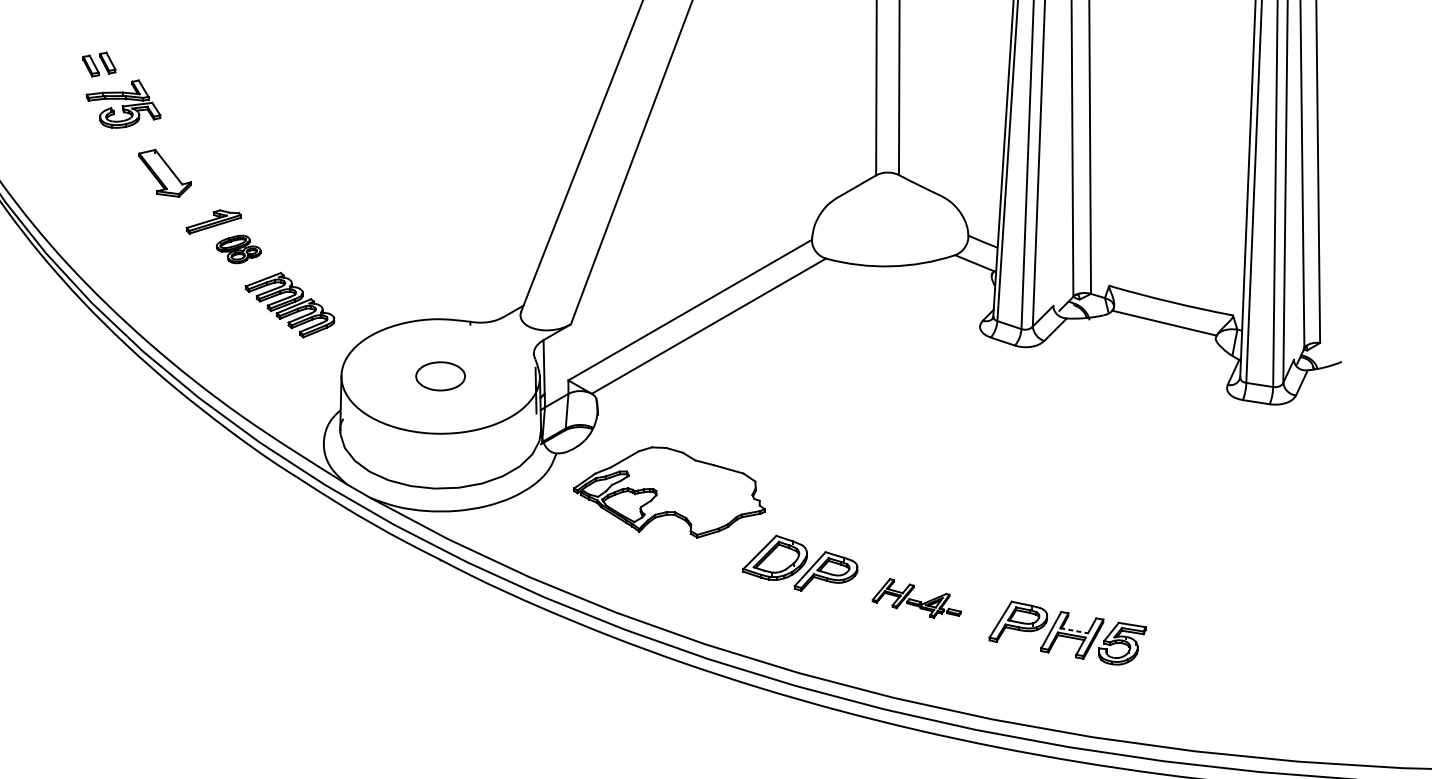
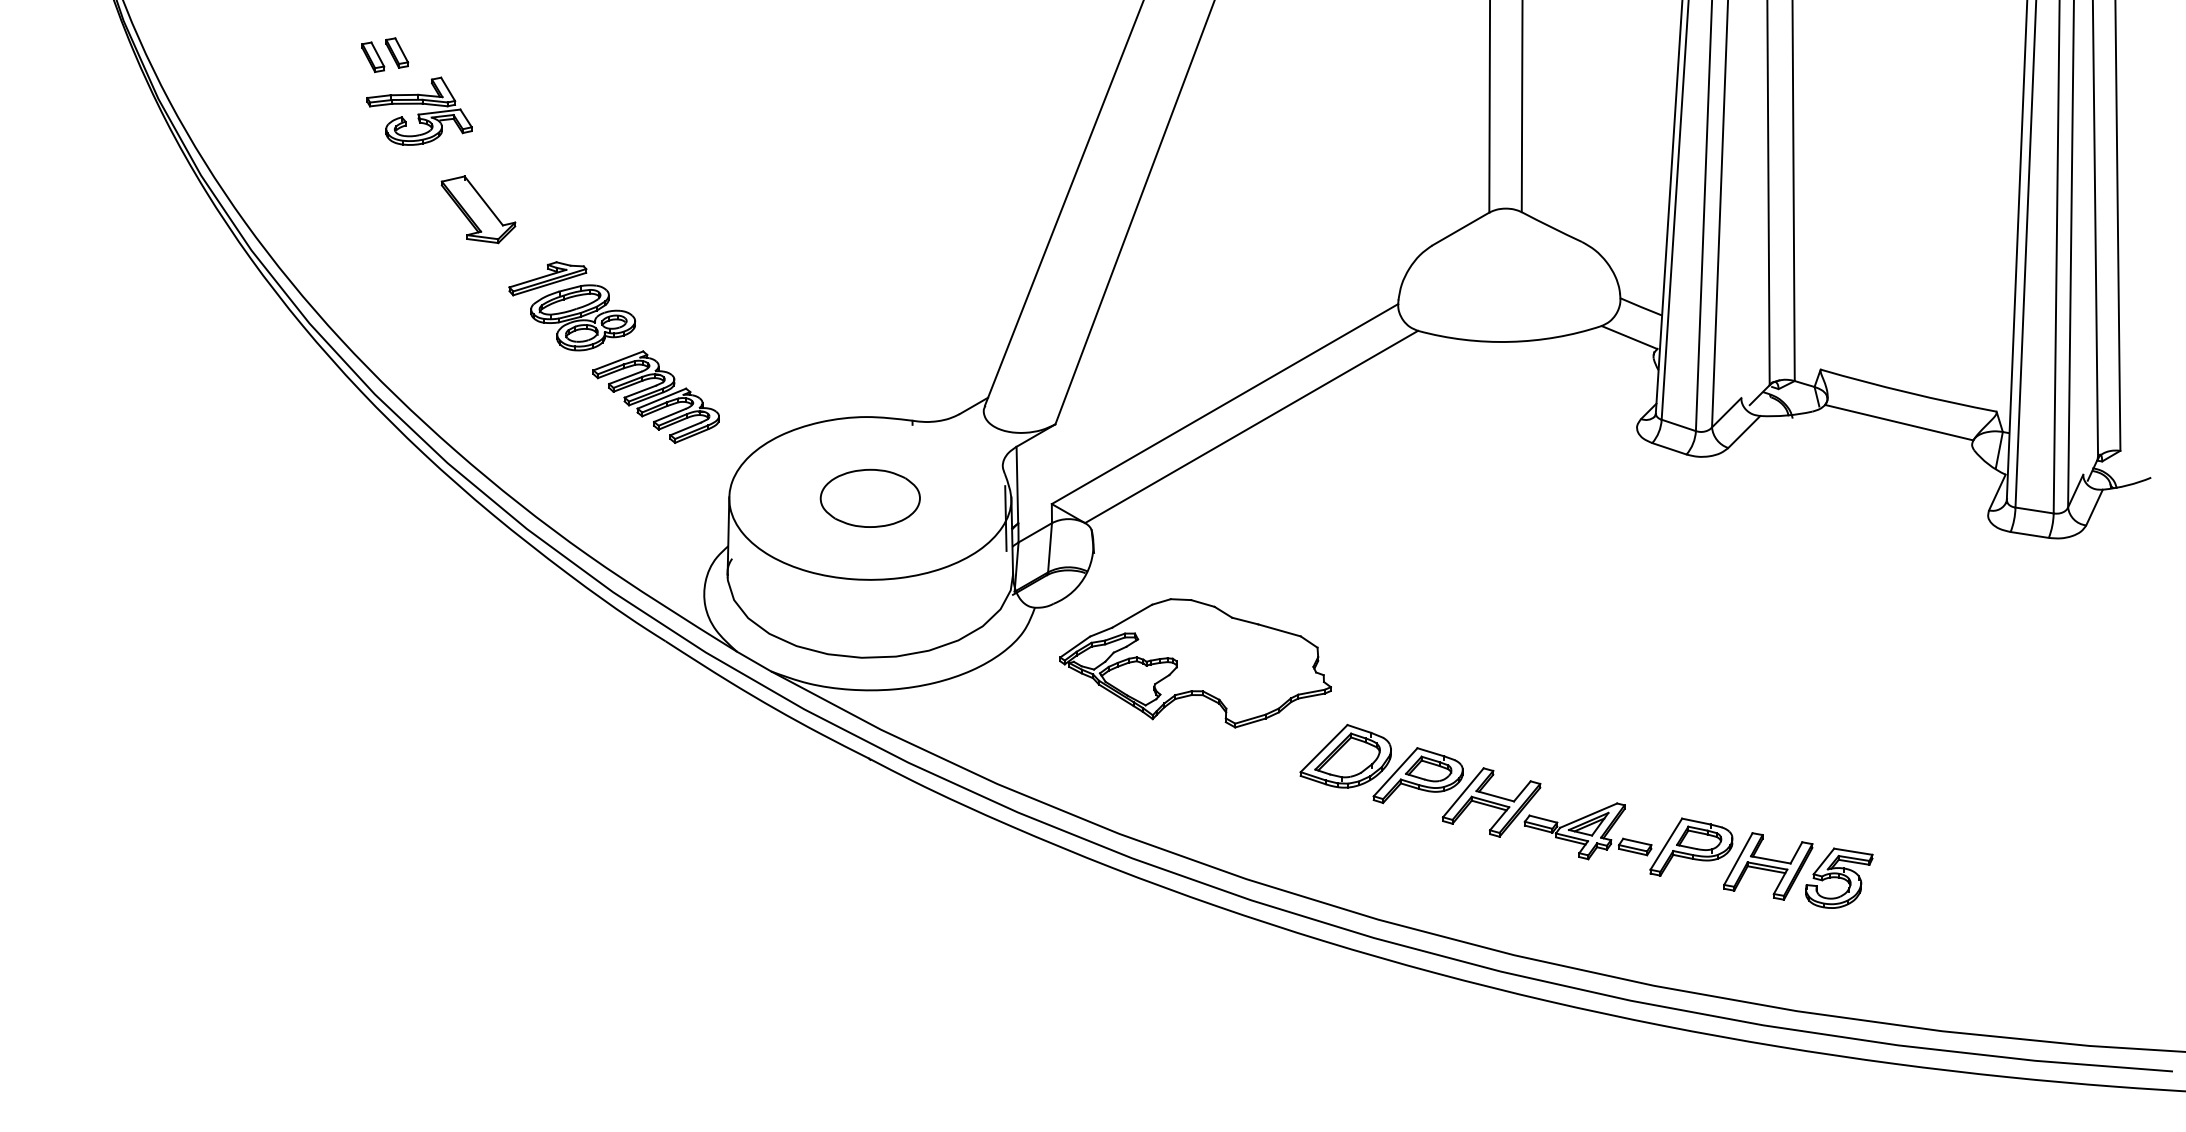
part: (238, 249) -> (583, 317), size x1.67
part: (440, 375) -> (869, 497), size x1.43
part: (916, 598) -> (1546, 813), size x1.67
line: (1074, 631) -> (1771, 860), dashed -> solid

